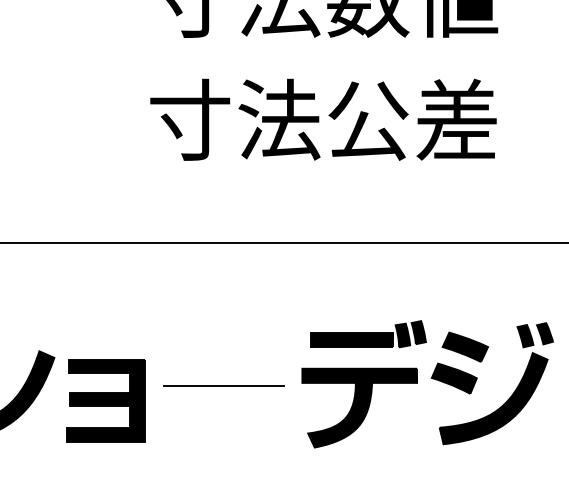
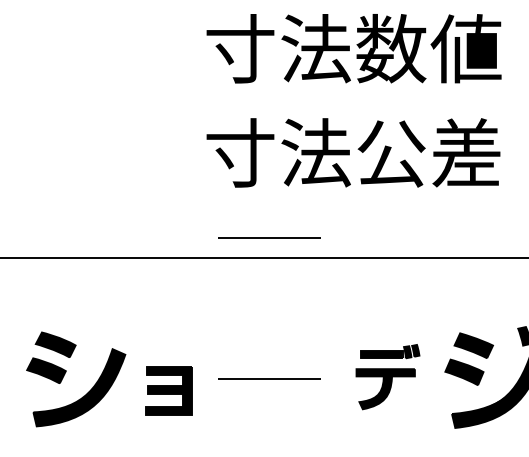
line: (224, 219) -> (269, 237), added
part: (363, 383) -> (387, 376), size x0.6
part: (105, 400) -> (168, 390), size x0.7

